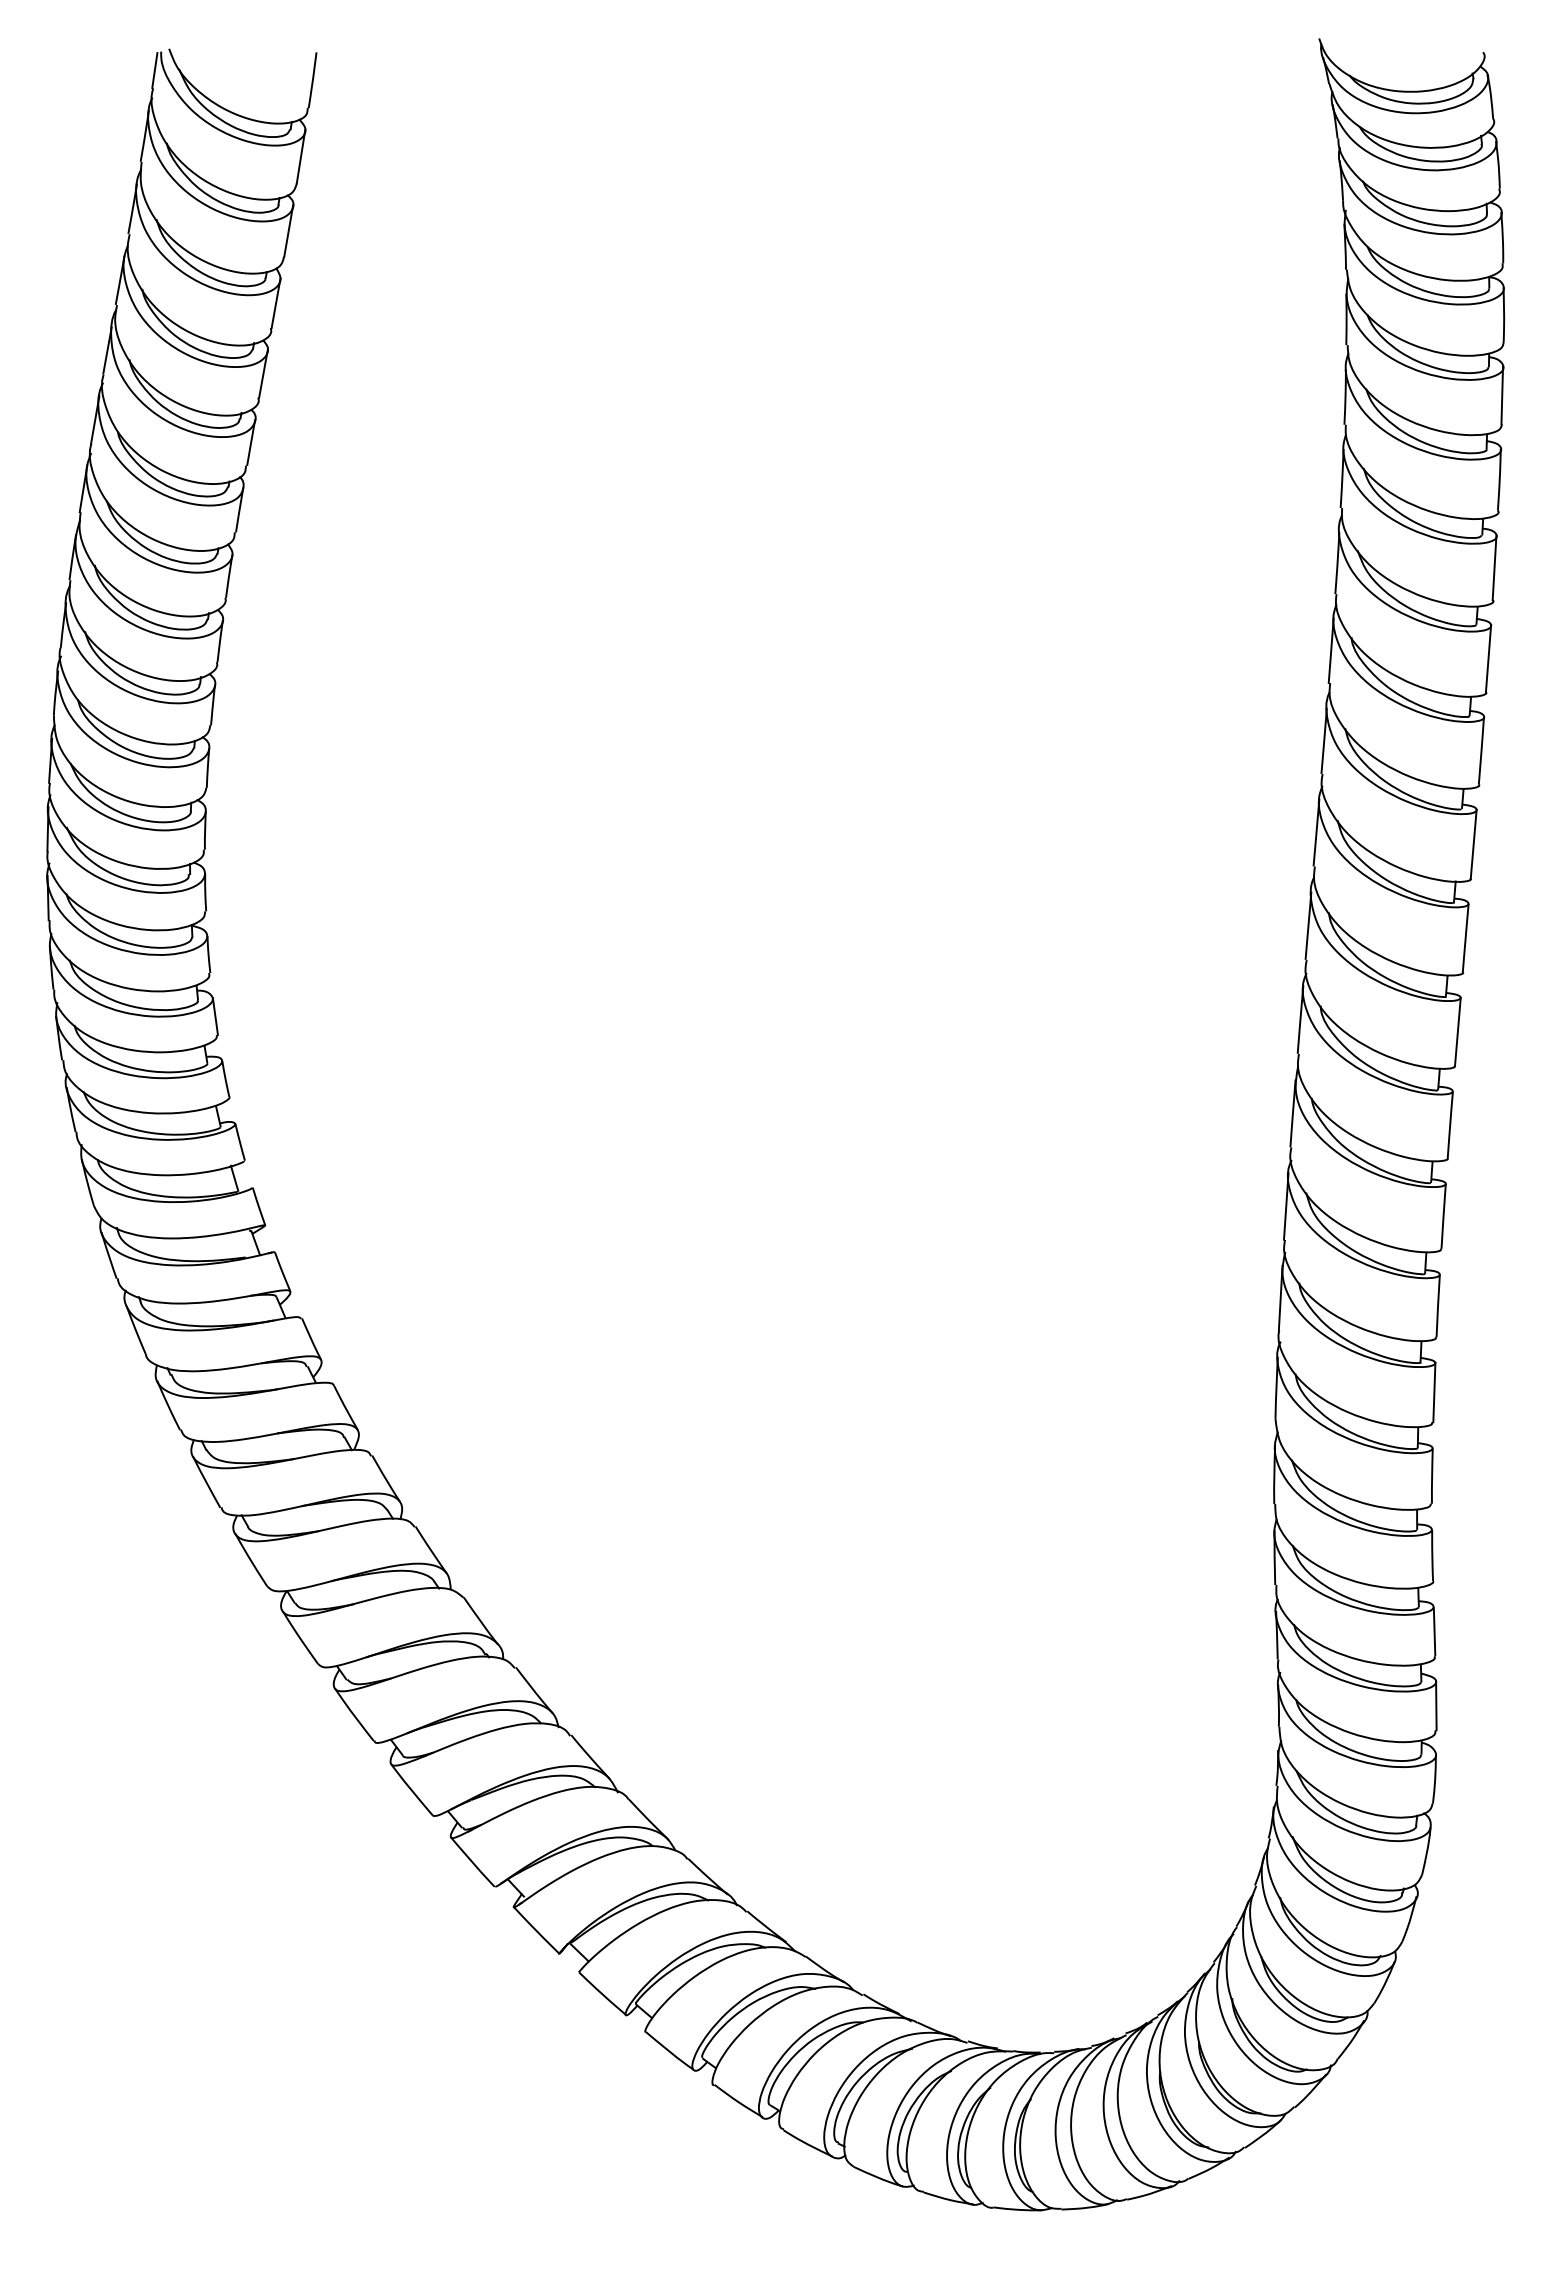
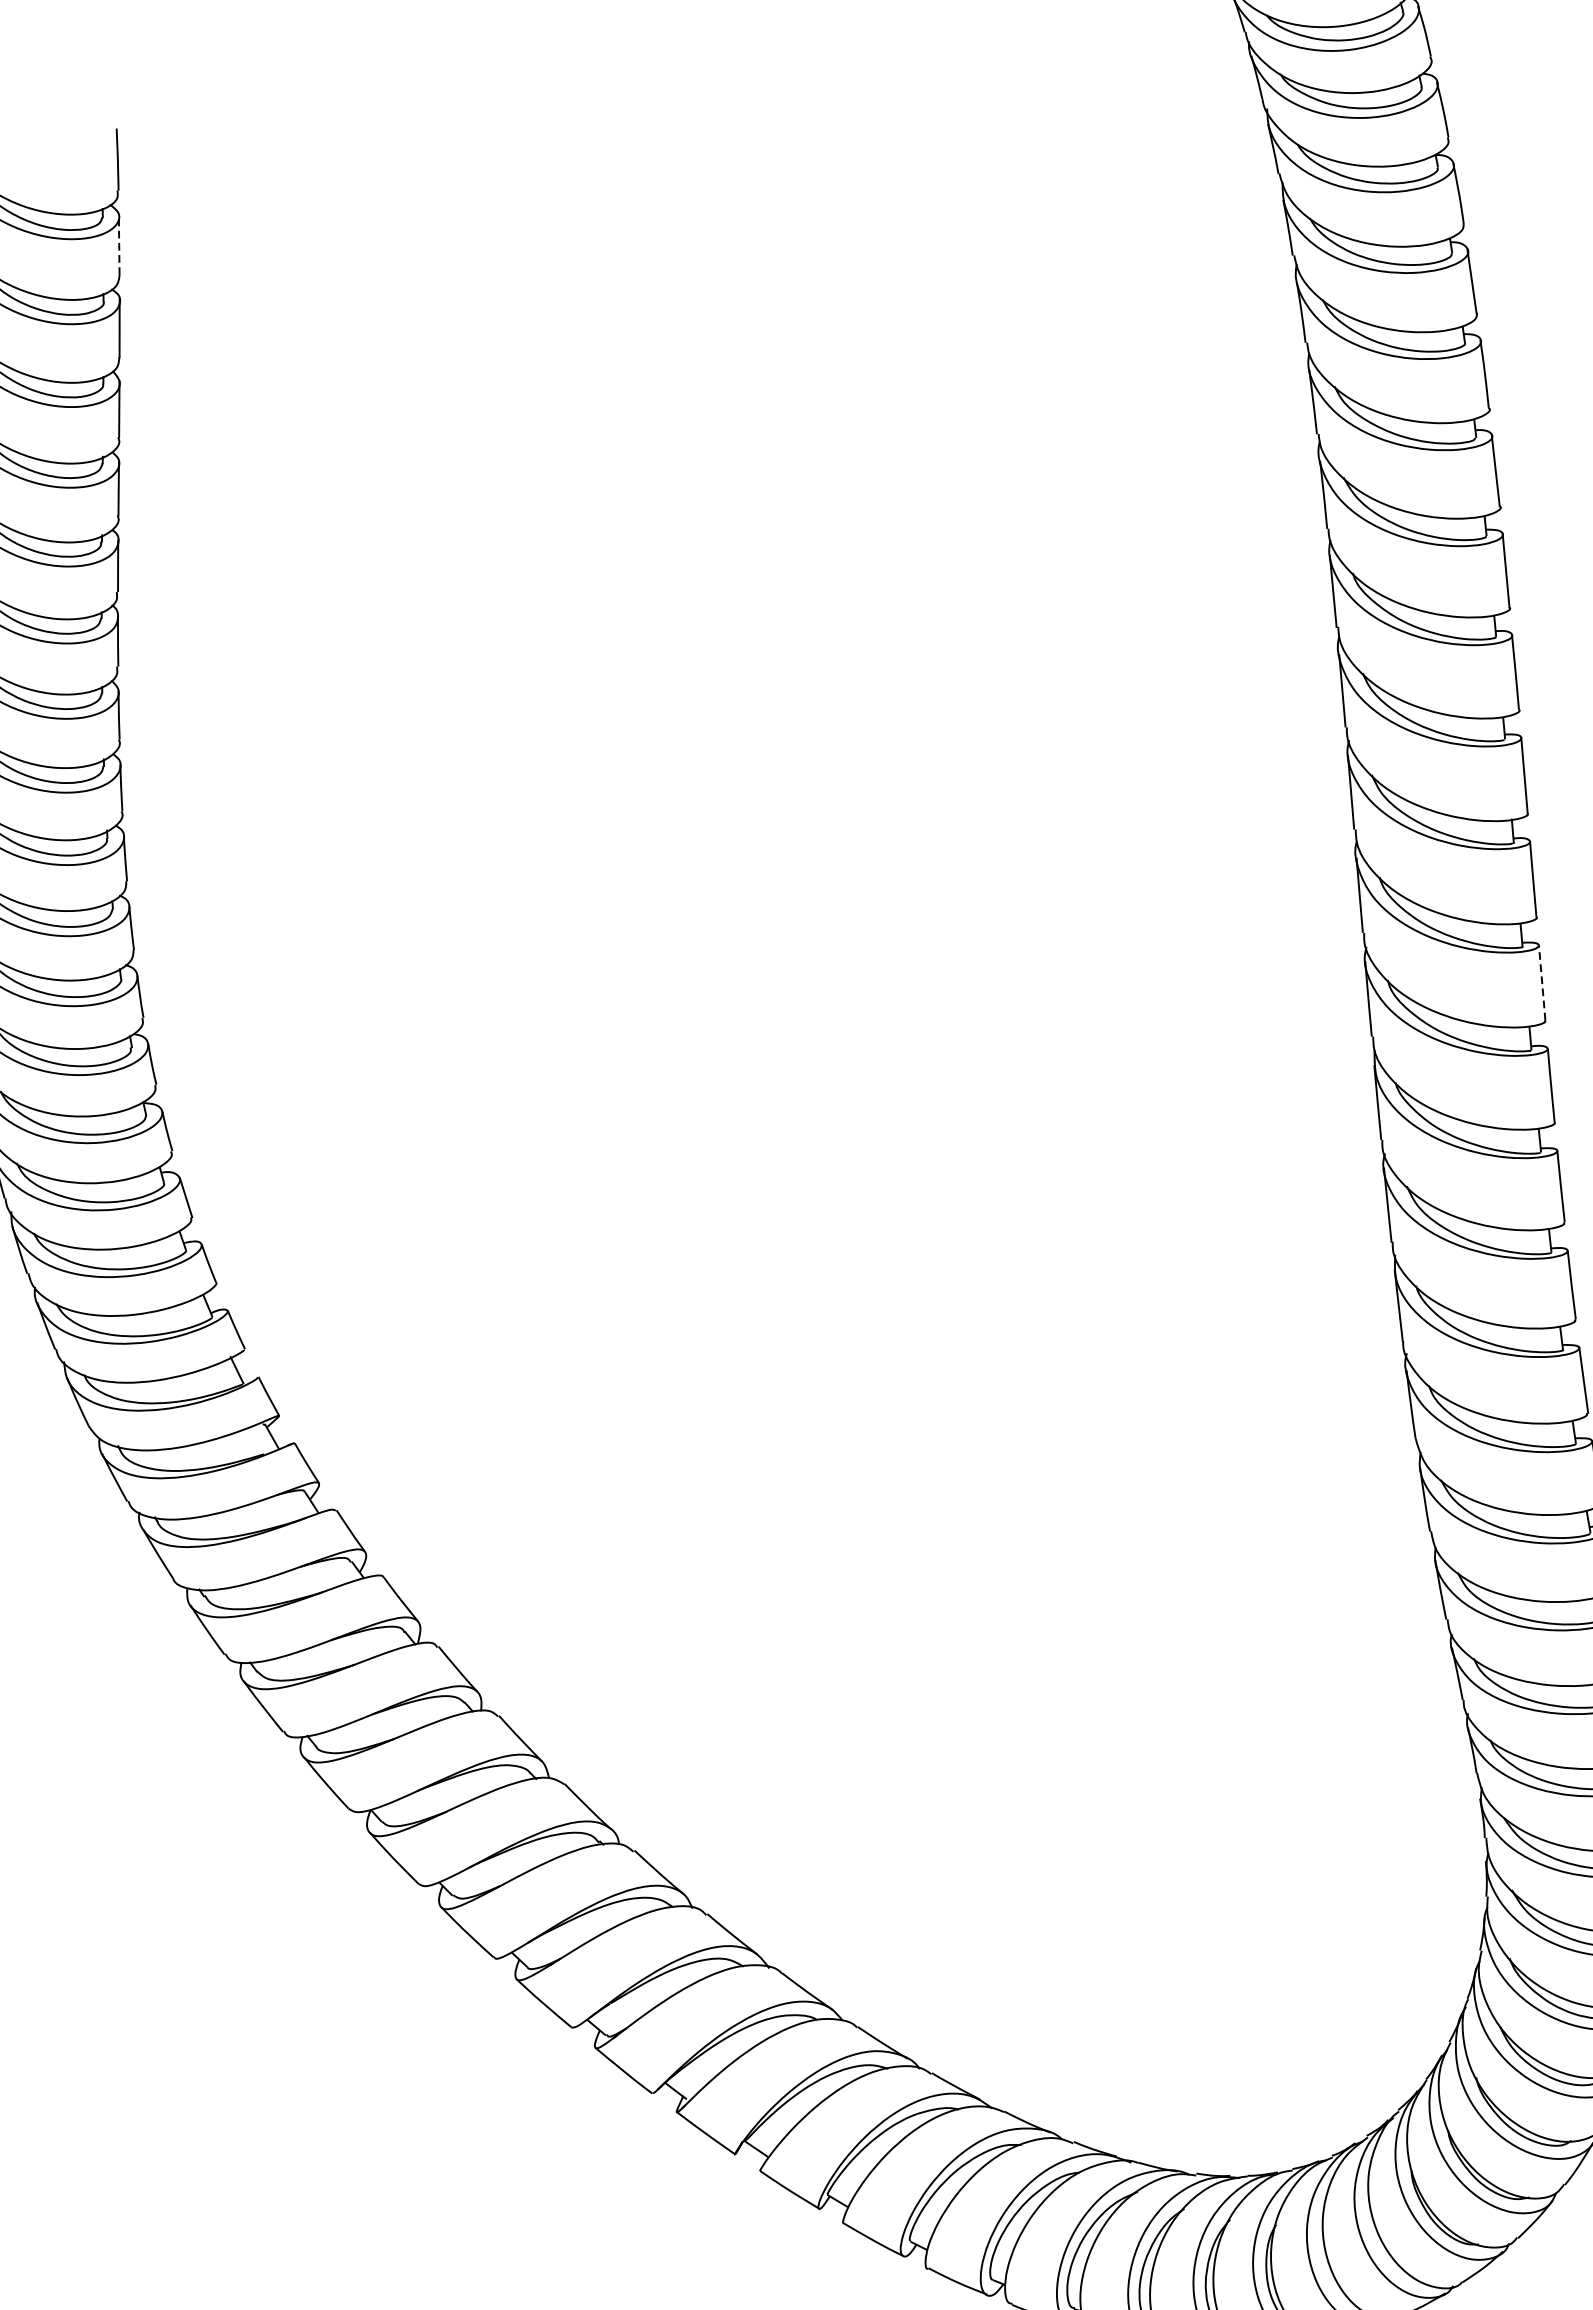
line: (301, 156) -> (119, 244), solid -> dashed
line: (1457, 1031) -> (1541, 982), solid -> dashed

